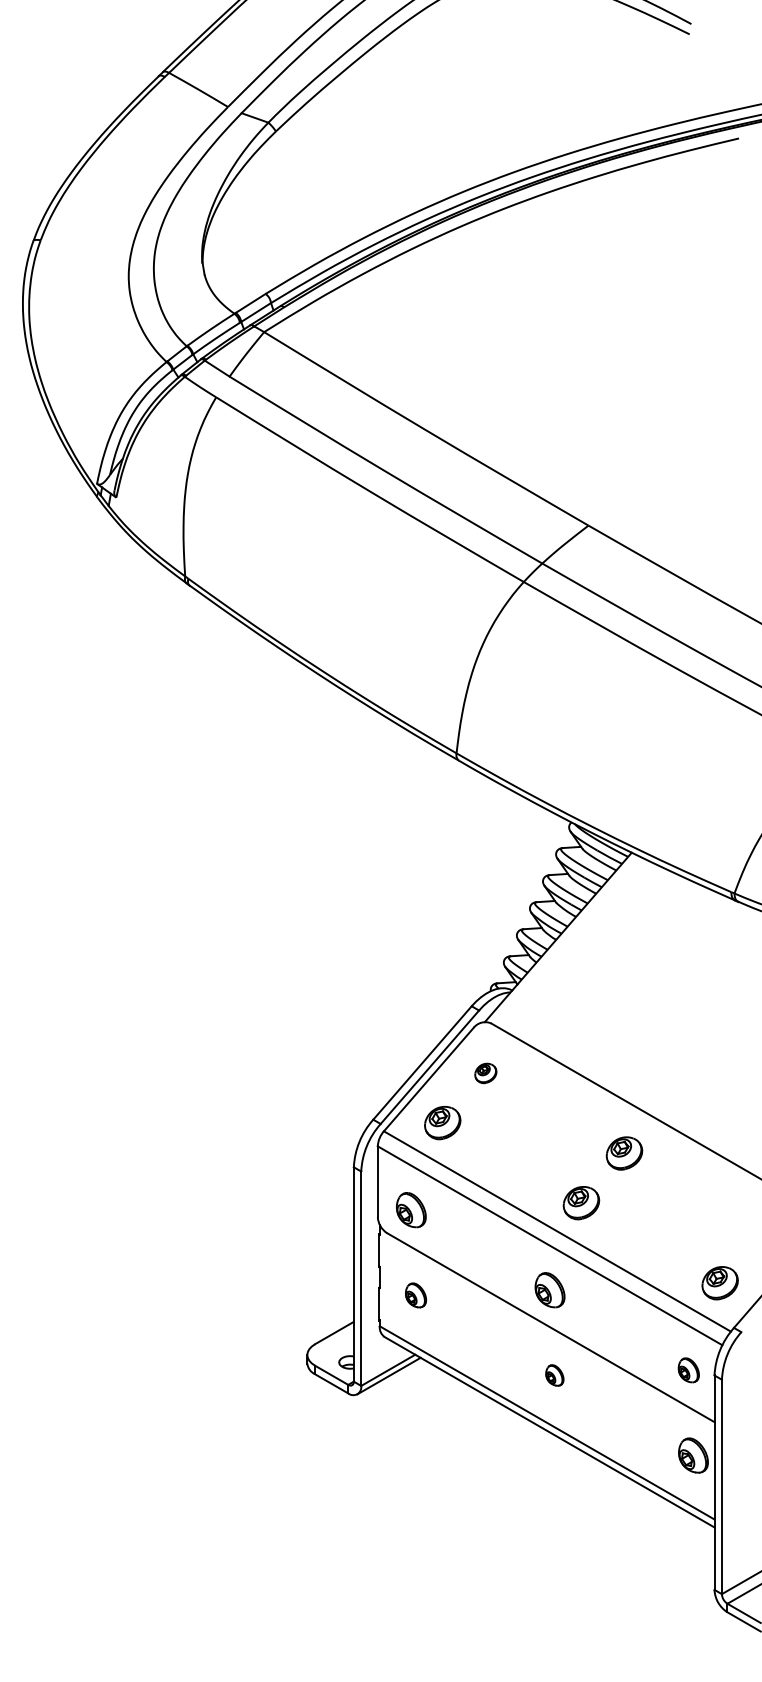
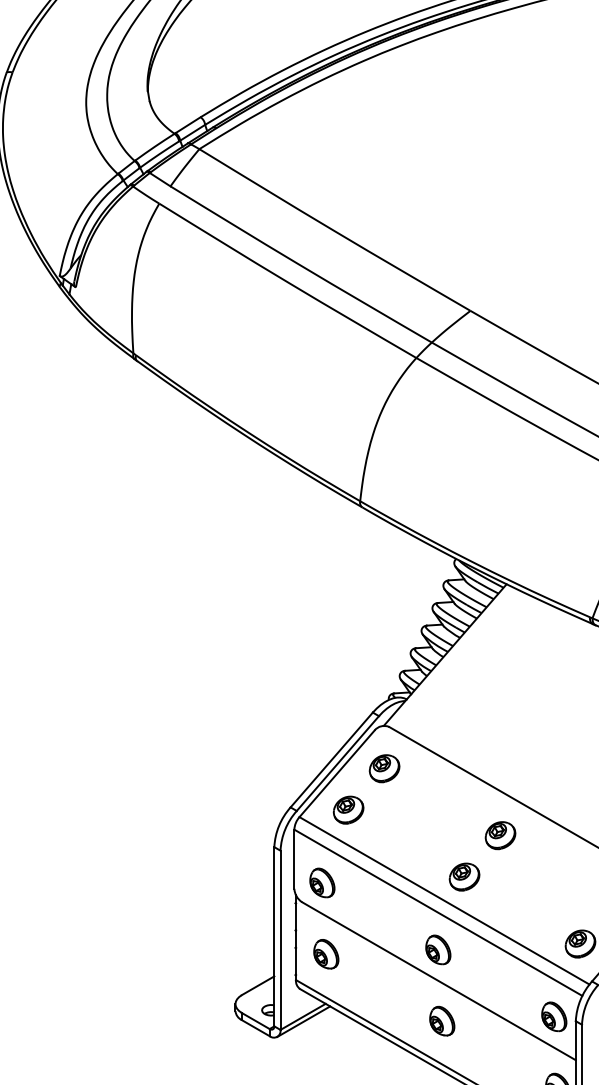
part: (485, 1073) -> (384, 768), size x1.67
part: (415, 1295) -> (325, 954), size x1.43
part: (688, 1370) -> (554, 1017), size x1.43
part: (554, 1375) -> (442, 1021), size x1.67

